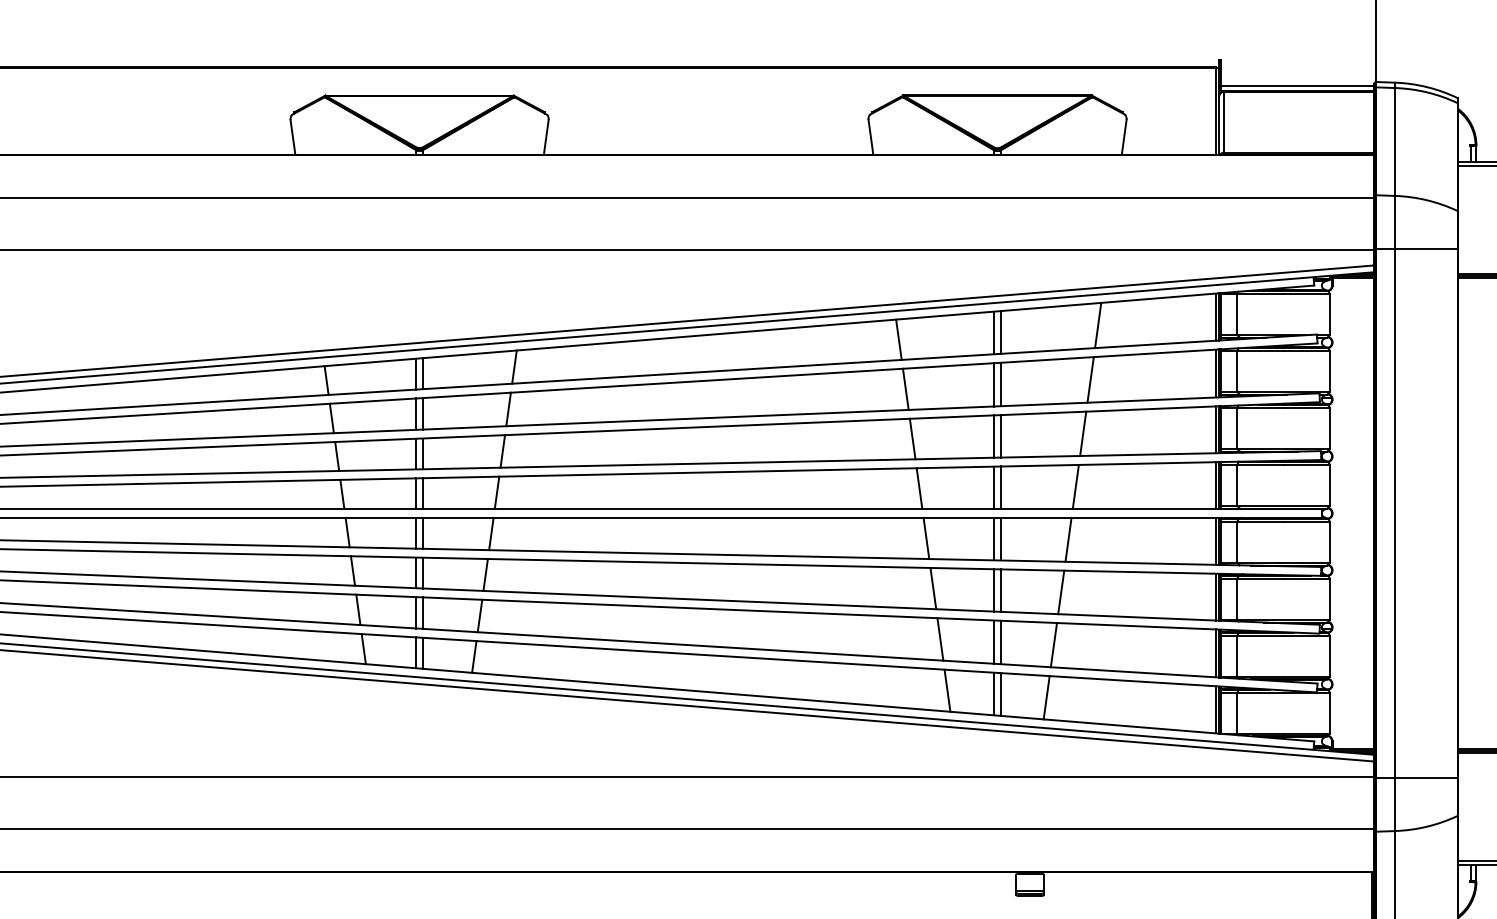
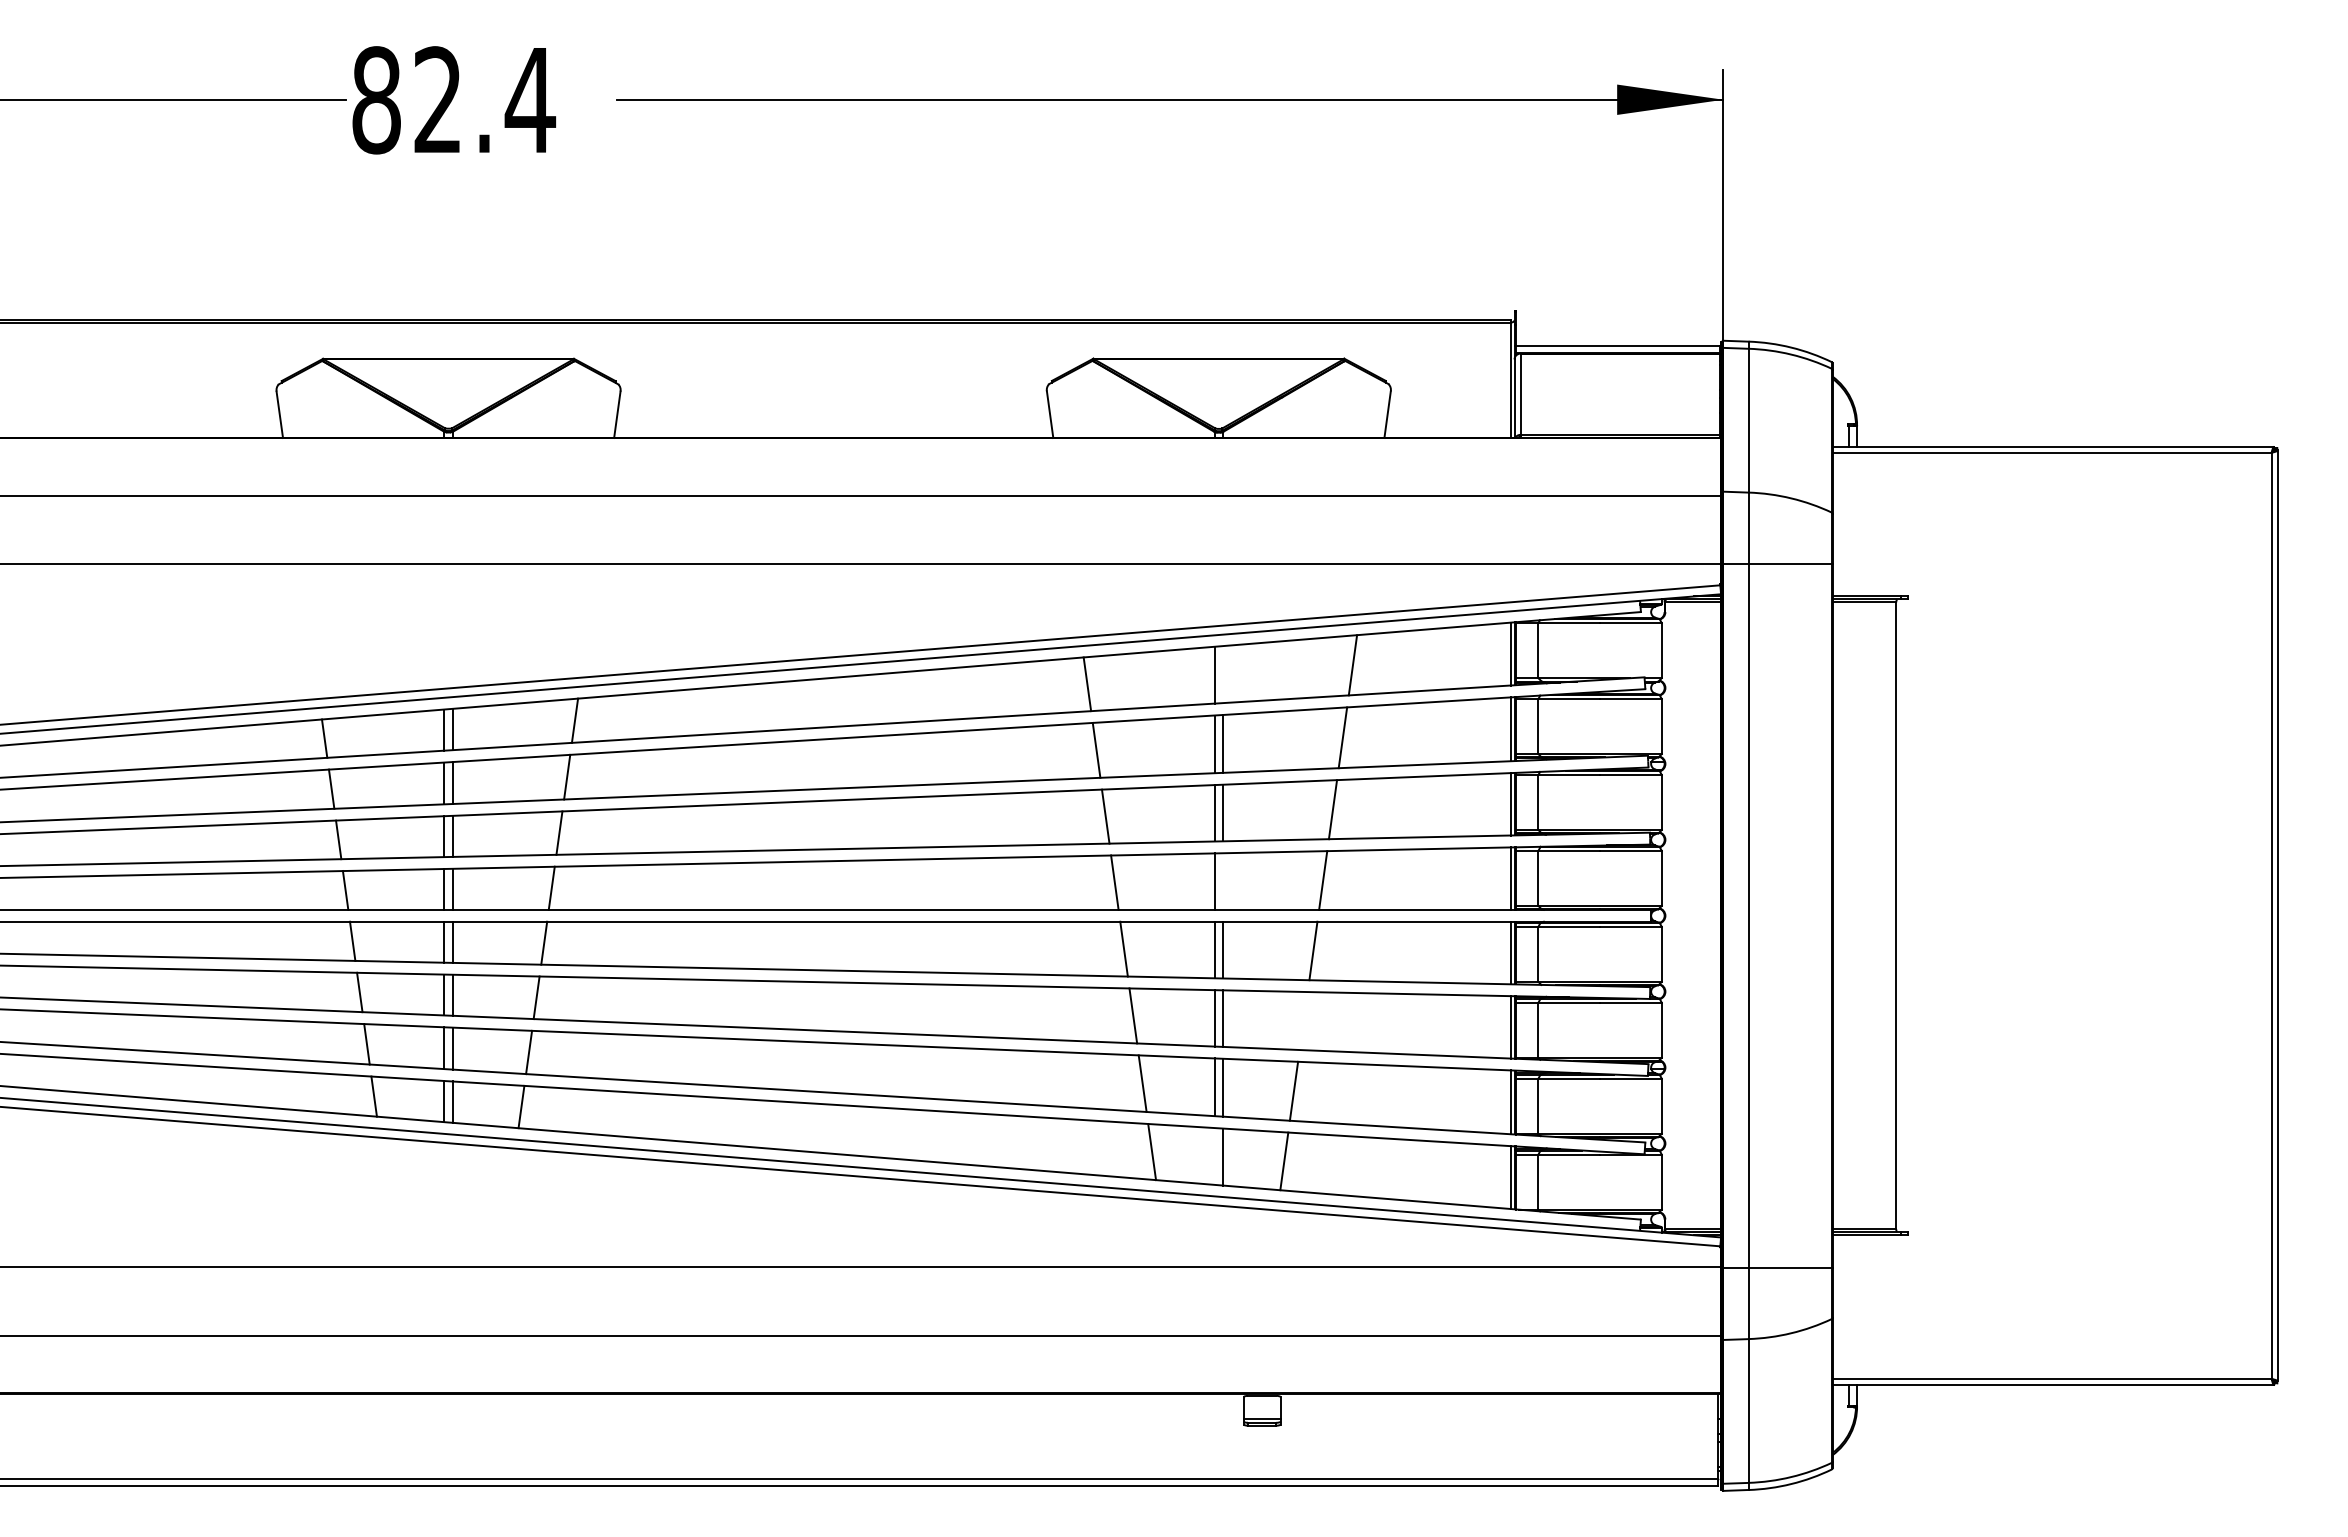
line: (1001, 332) -> (1223, 674), removed
line: (1001, 487) -> (1223, 881), removed
line: (1061, 592) -> (1303, 1021), removed
line: (994, 694) -> (1214, 1156), removed

